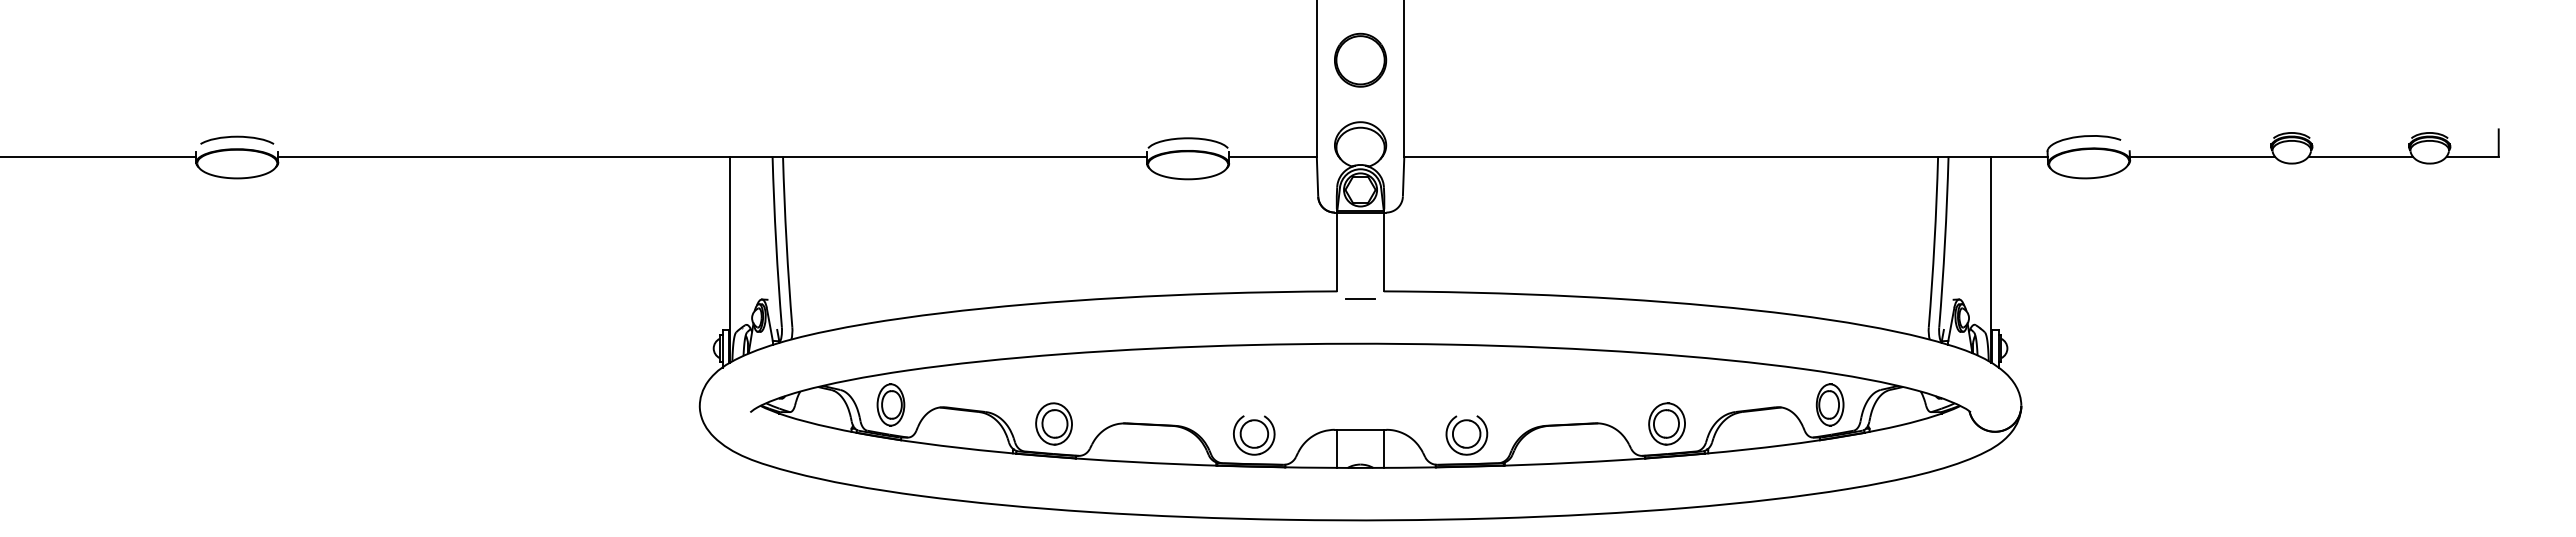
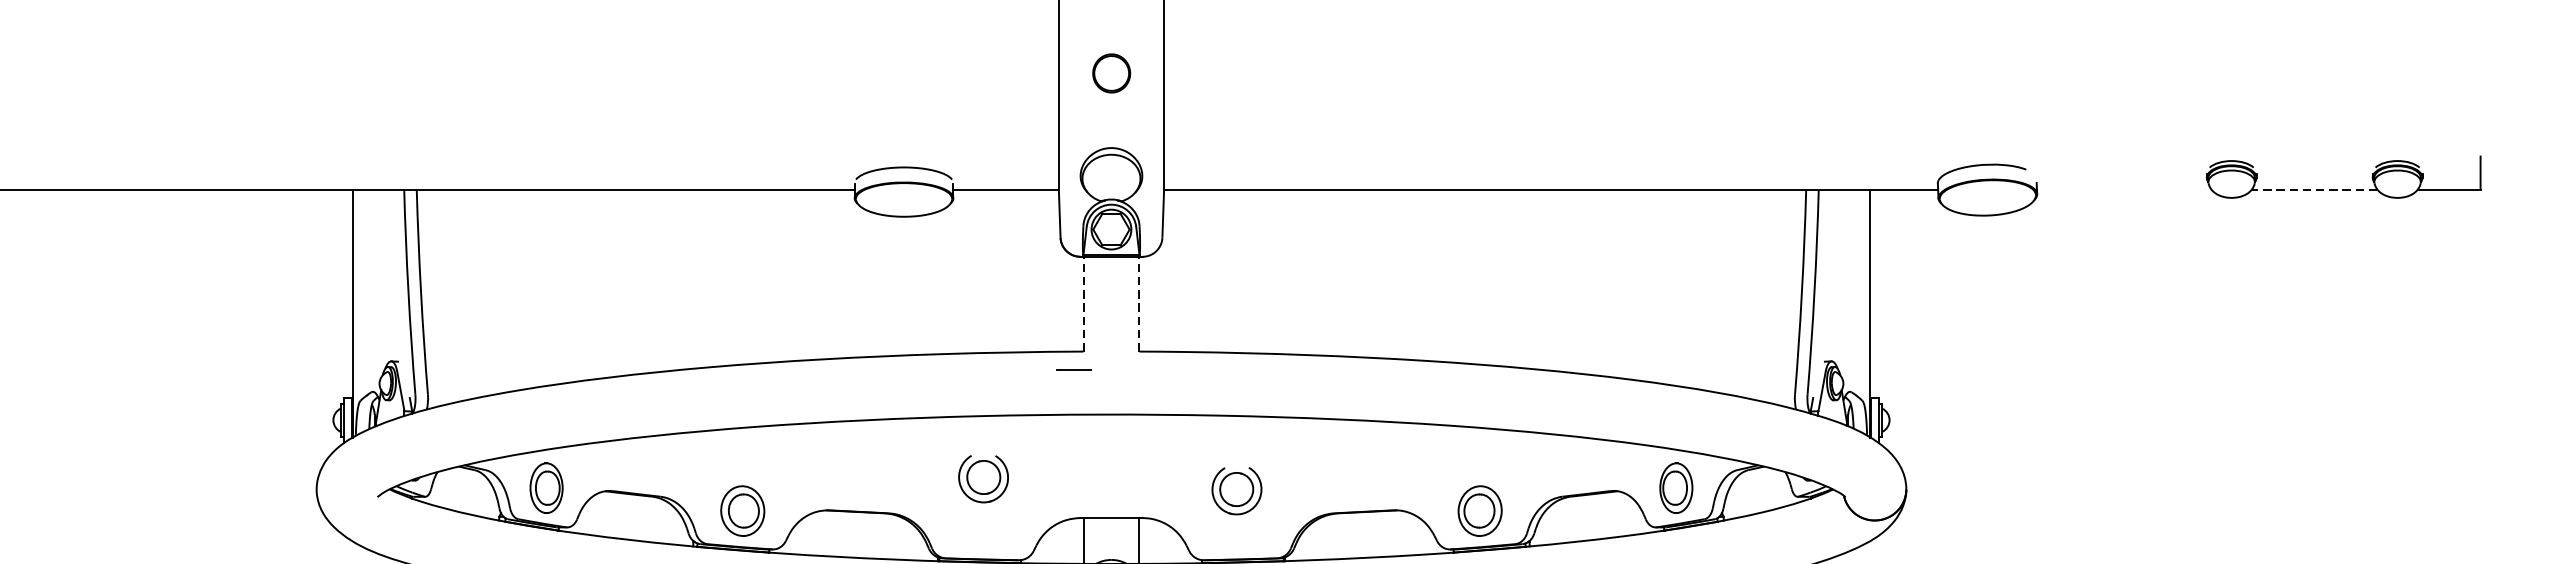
part: (1360, 59) -> (1111, 72), size x0.6
line: (2201, 156) -> (2123, 189), removed
line: (2360, 156) -> (2314, 189), solid -> dashed
line: (1337, 251) -> (1083, 303), solid -> dashed
line: (1383, 251) -> (1139, 303), solid -> dashed
line: (1360, 298) -> (1074, 369), moved
part: (1254, 435) -> (983, 479), moved
part: (1466, 435) -> (1236, 491), moved

